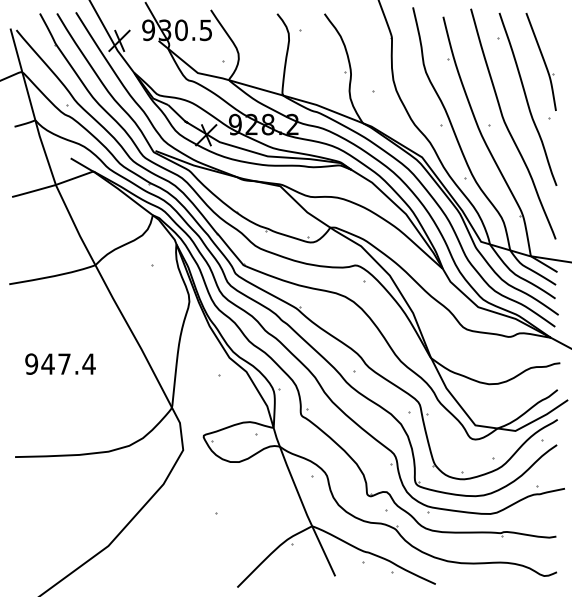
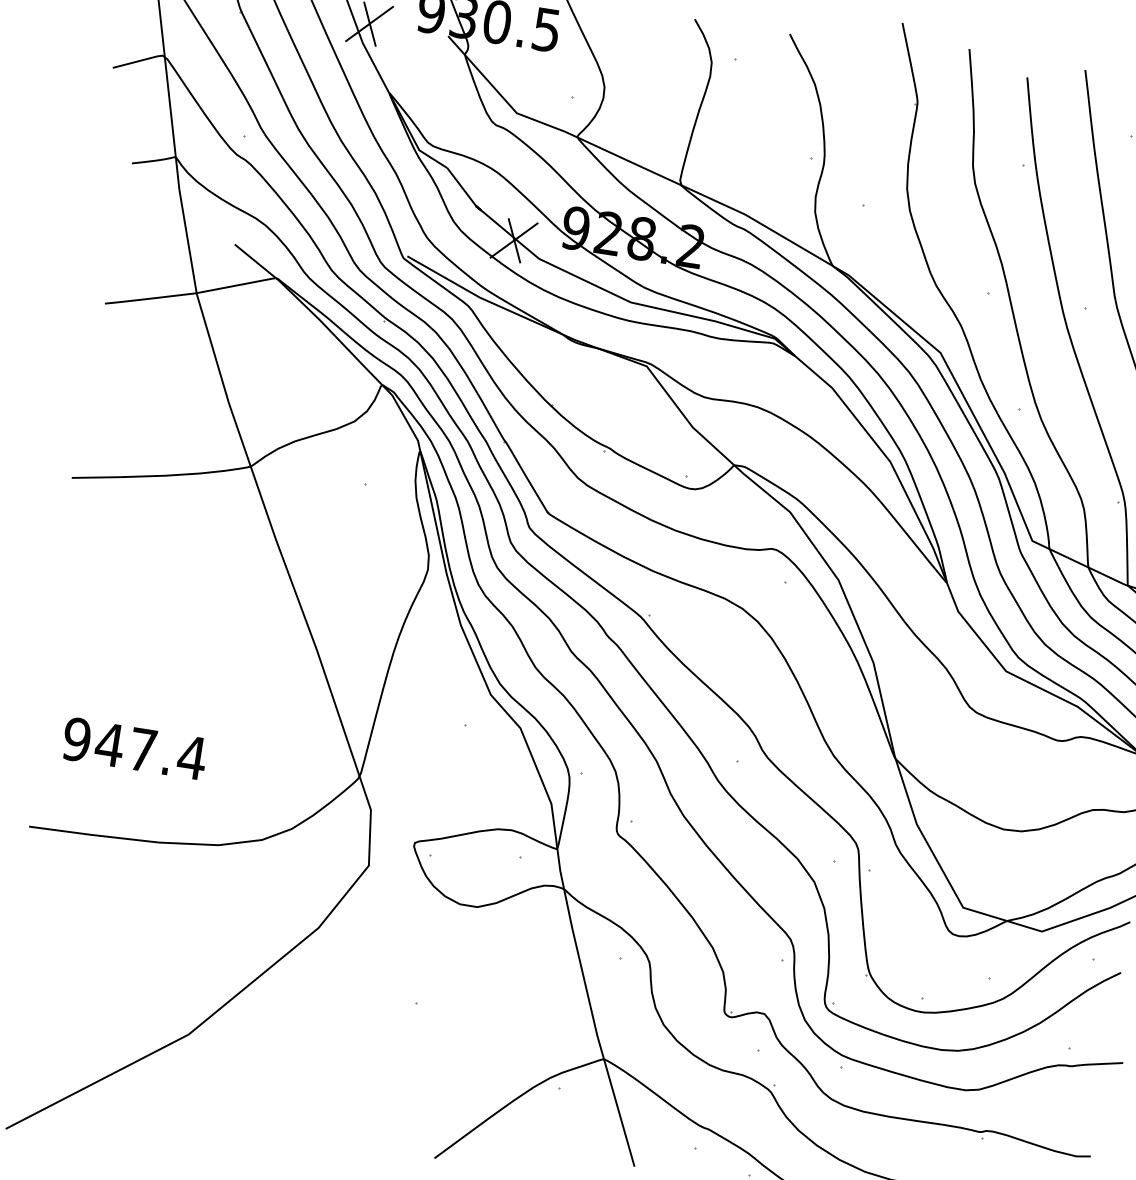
text: (60, 363) -> (134, 747), moved

